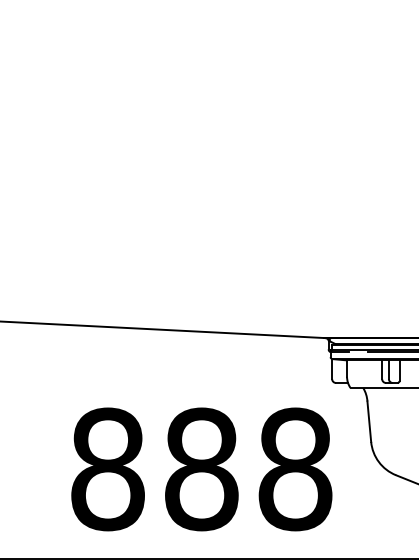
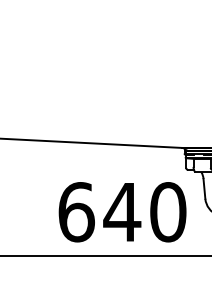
text: (201, 469) -> (122, 212), 888 -> 640

